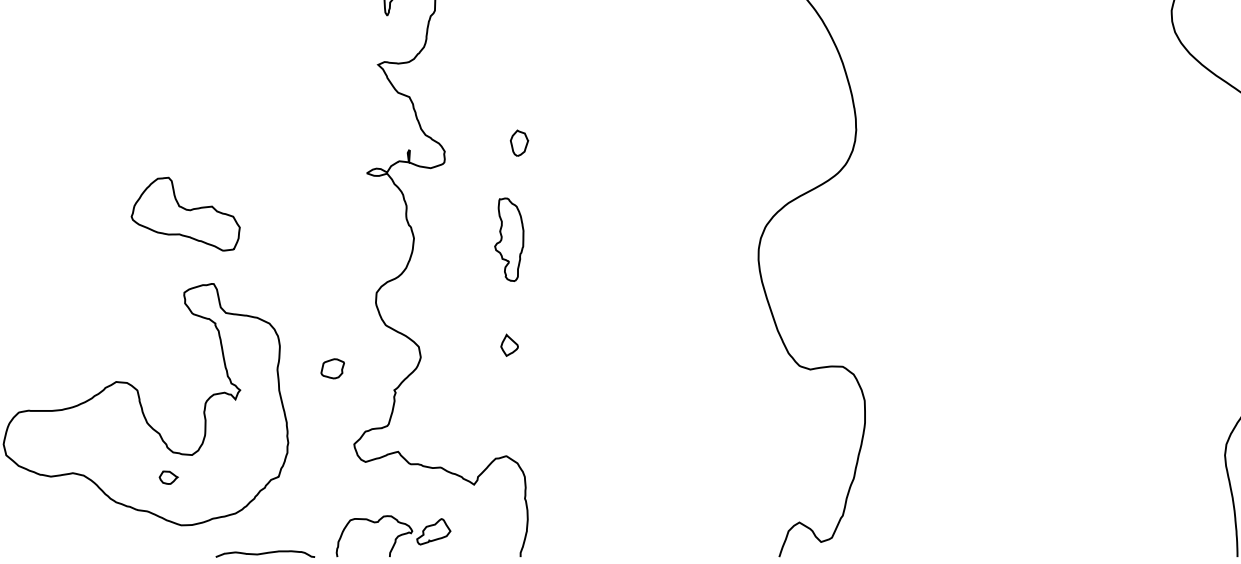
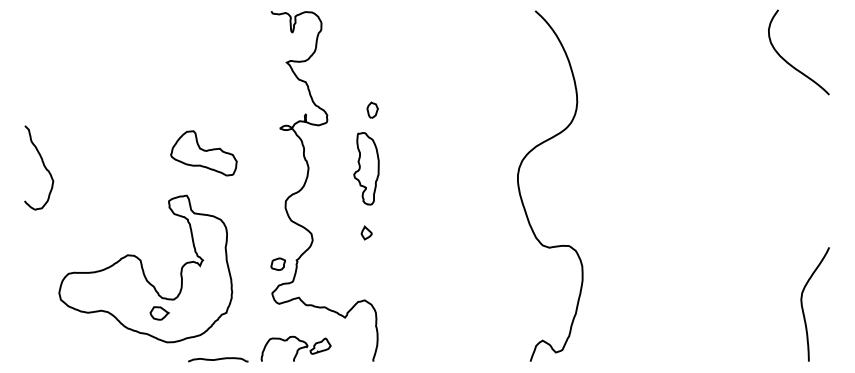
part: (185, 214) -> (203, 153), moved
part: (509, 239) -> (366, 168), size x1.43
part: (331, 367) -> (277, 263), moved
part: (168, 477) -> (159, 313), size x1.67

